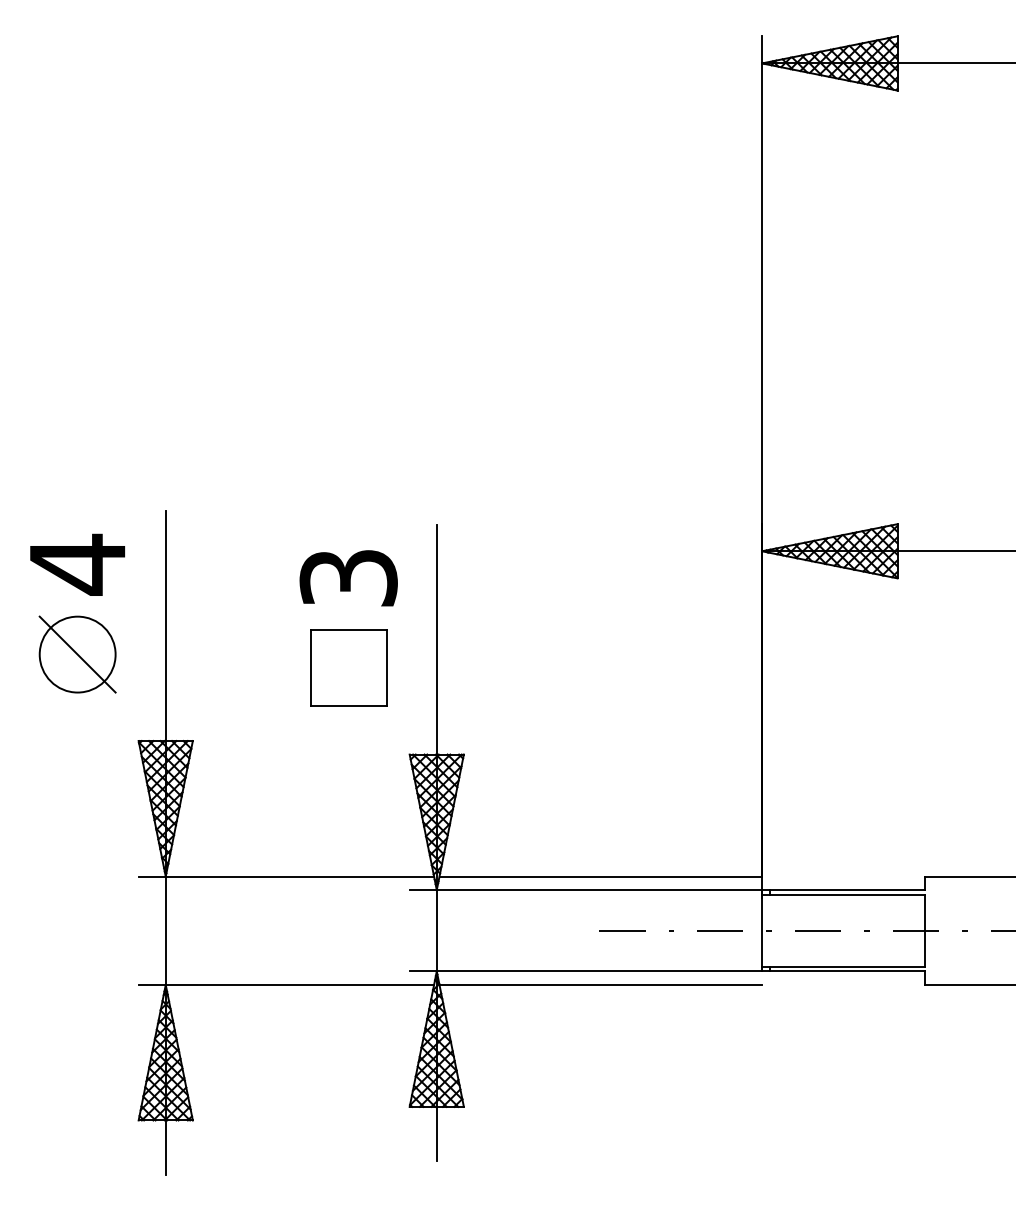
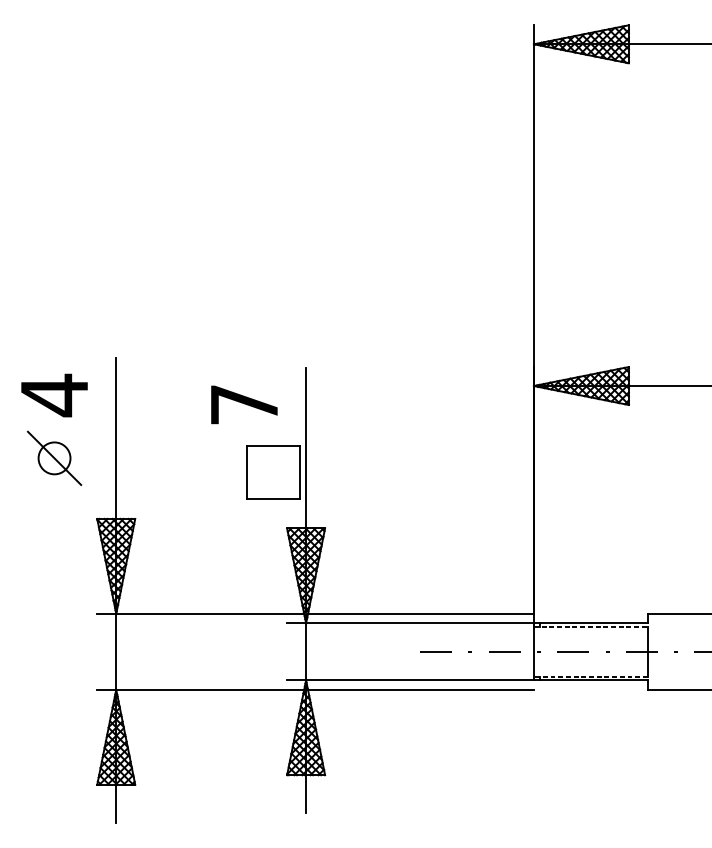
text: (348, 578) -> (244, 405), 3 -> 7
circle: (77, 654) -> (54, 458), size x0.6
part: (348, 667) -> (272, 471), moved
line: (843, 894) -> (591, 626), solid -> dashed
line: (842, 966) -> (590, 676), solid -> dashed

